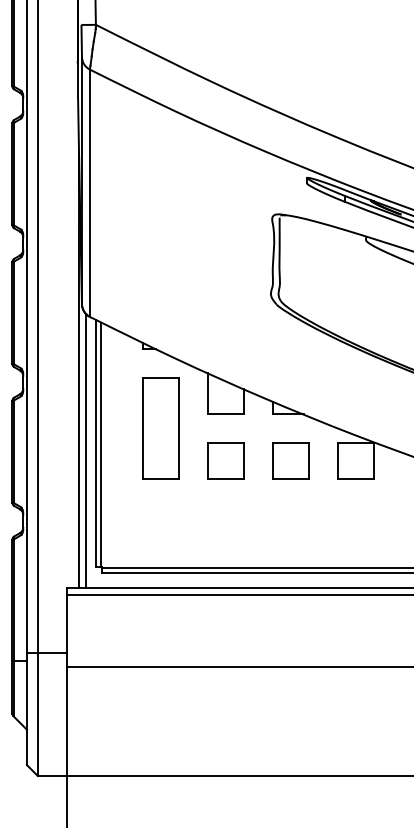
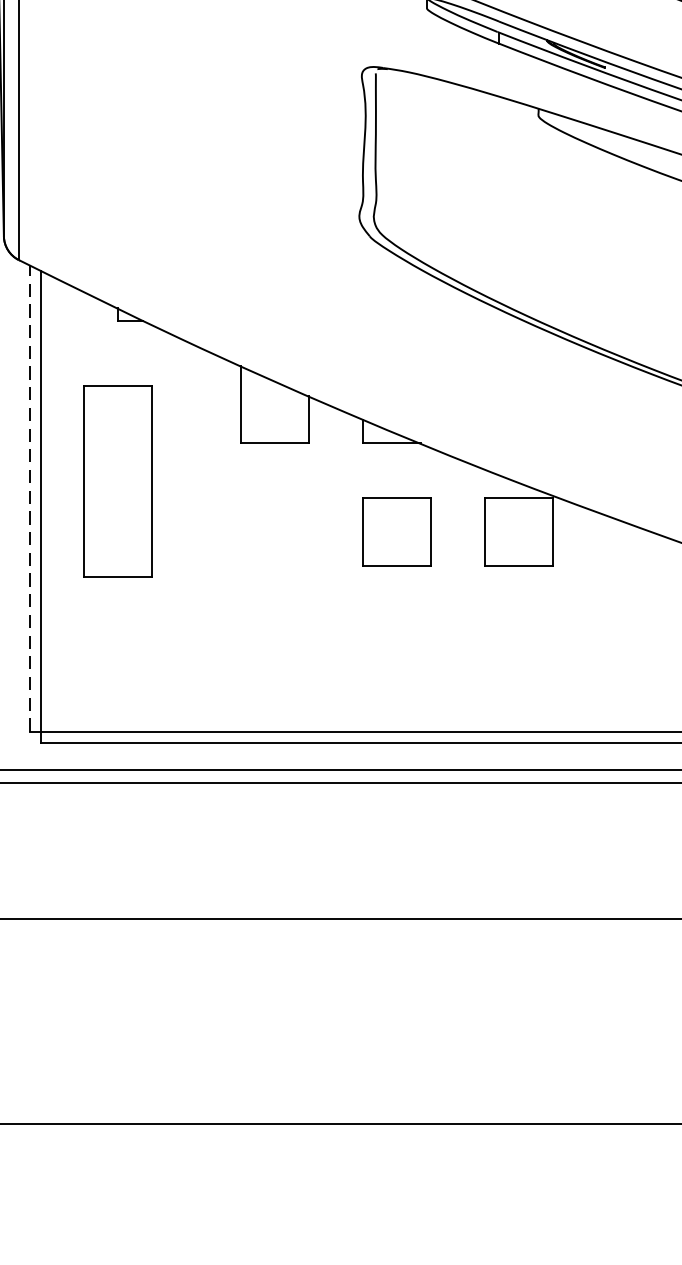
part: (160, 428) -> (117, 481), moved
line: (95, 443) -> (29, 498), solid -> dashed
line: (86, 450) -> (12, 511), removed
part: (225, 460) -> (273, 530), removed

